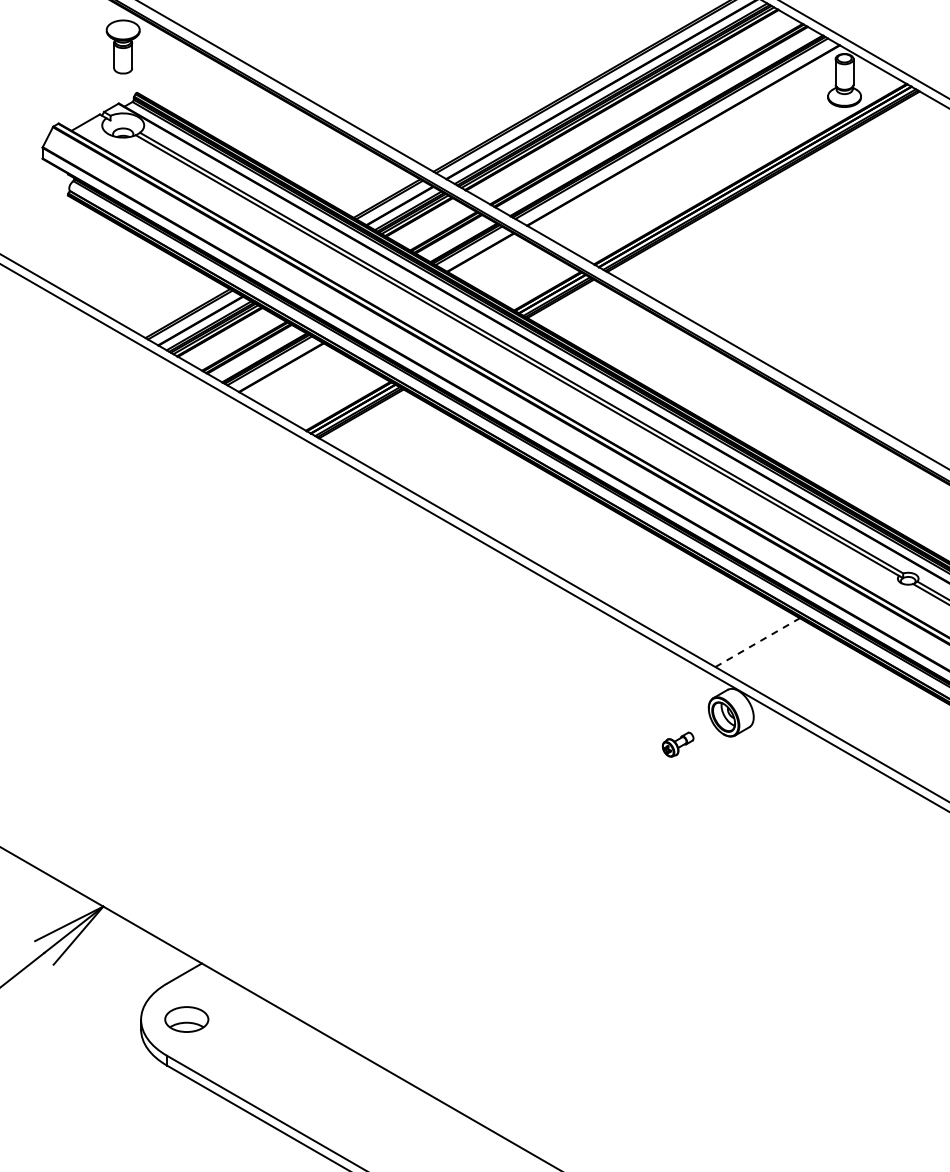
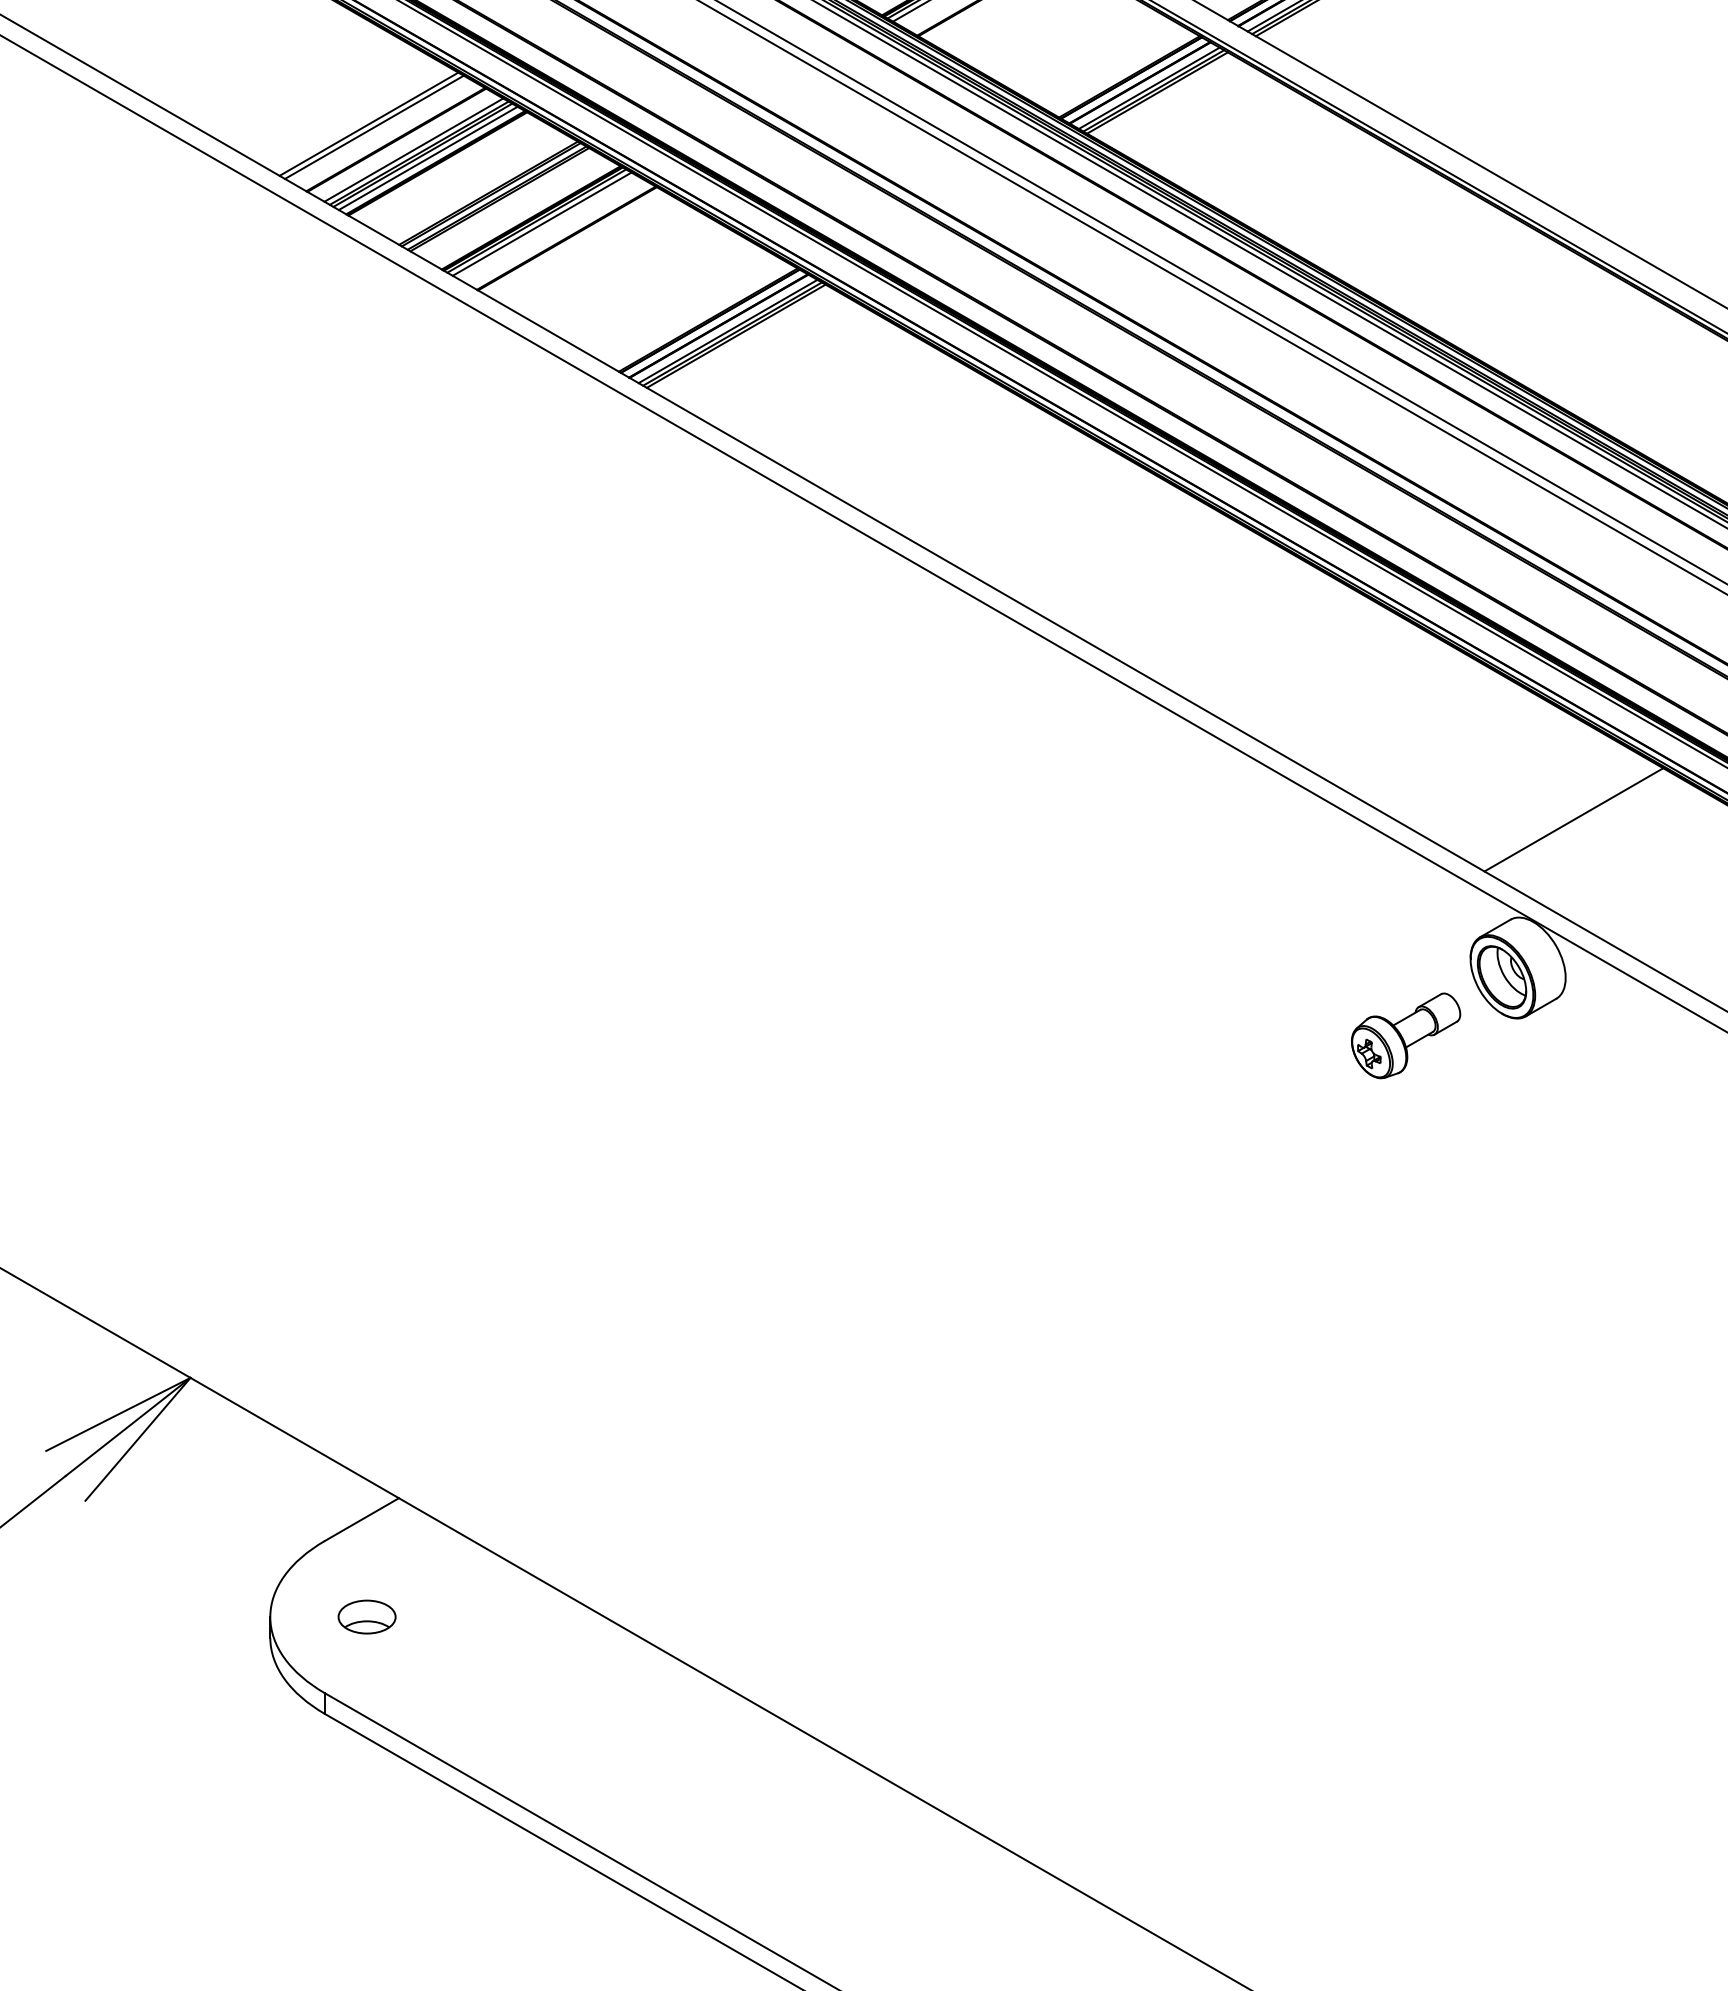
line: (757, 642) -> (1573, 819), dashed -> solid
part: (677, 744) -> (1404, 1035), size x1.67
part: (186, 1019) -> (366, 1616), size x0.62

